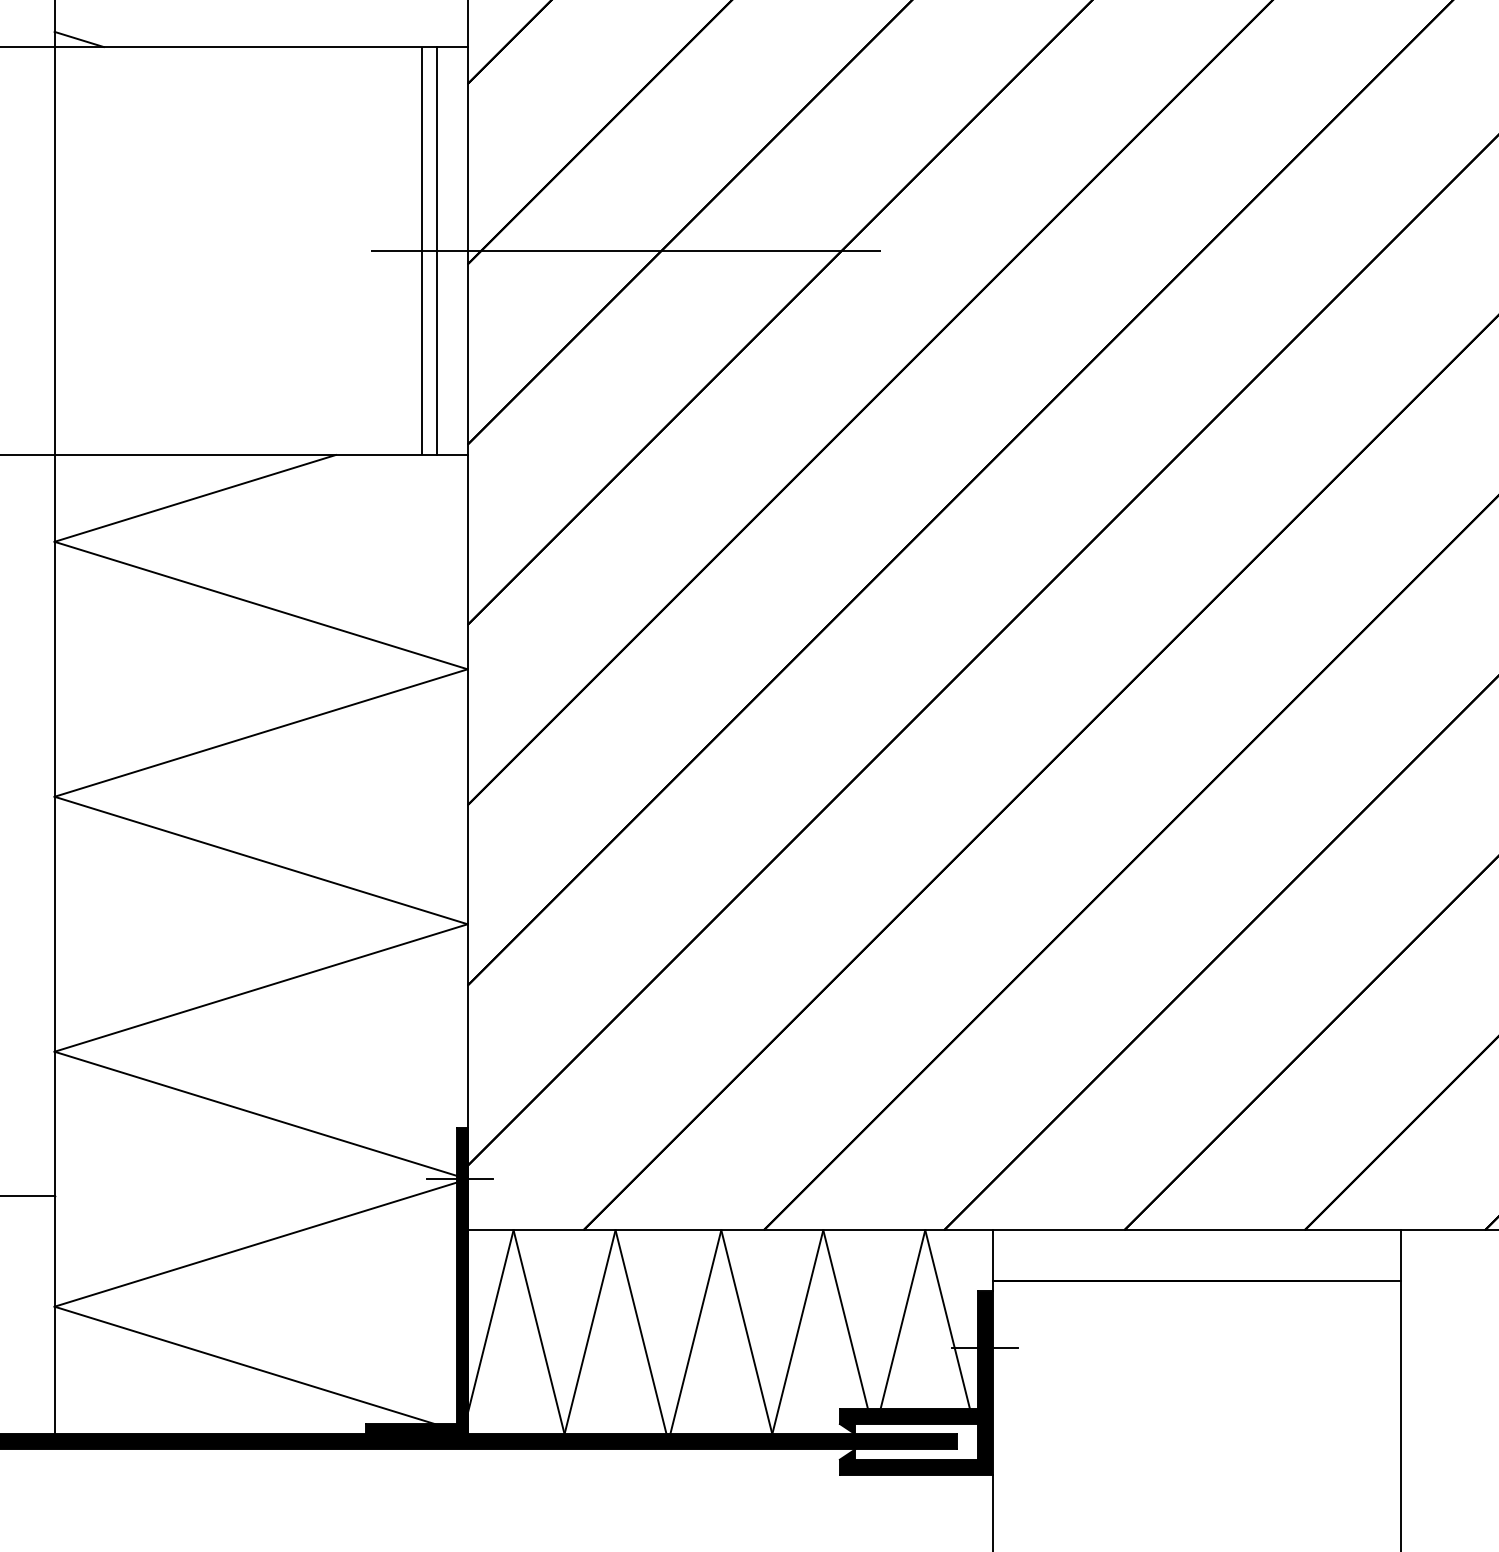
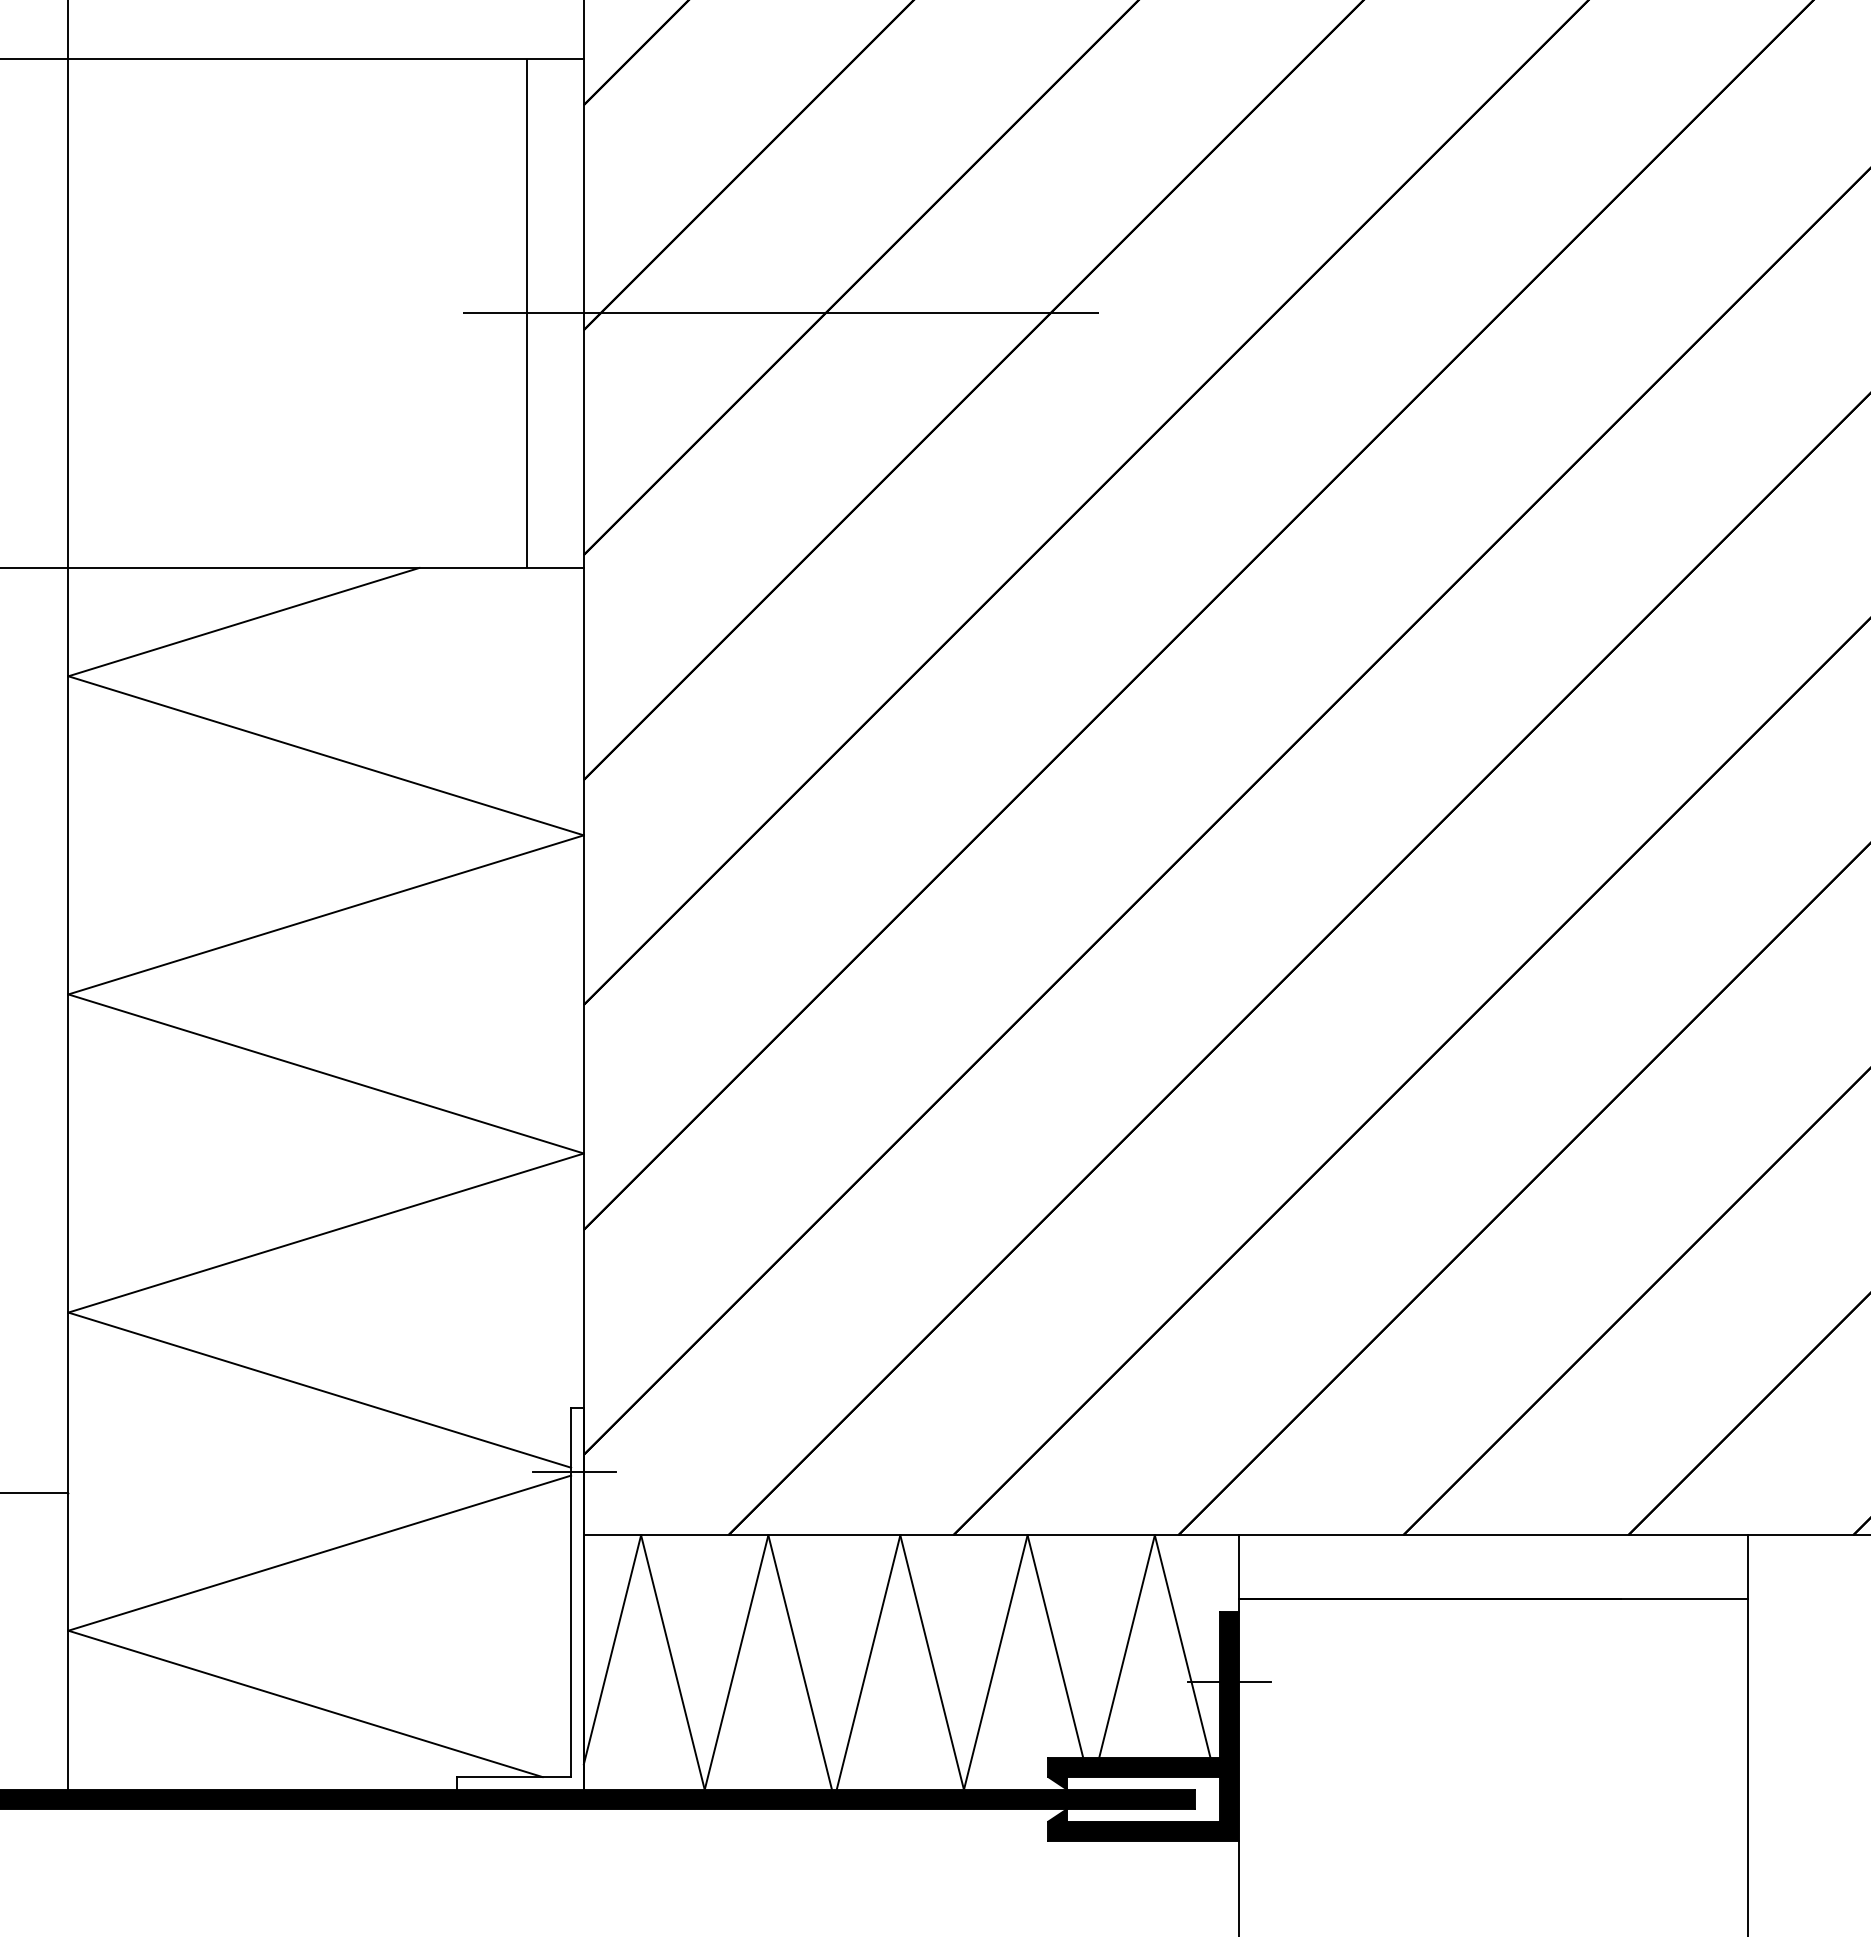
line: (78, 39) -> (98, 49), removed
line: (436, 250) -> (545, 312), removed
fill: (416, 1280) -> (519, 1598), removed

